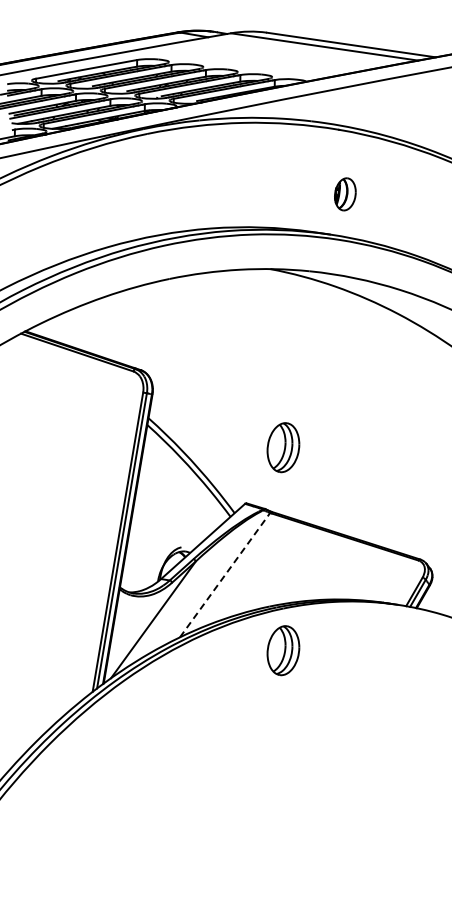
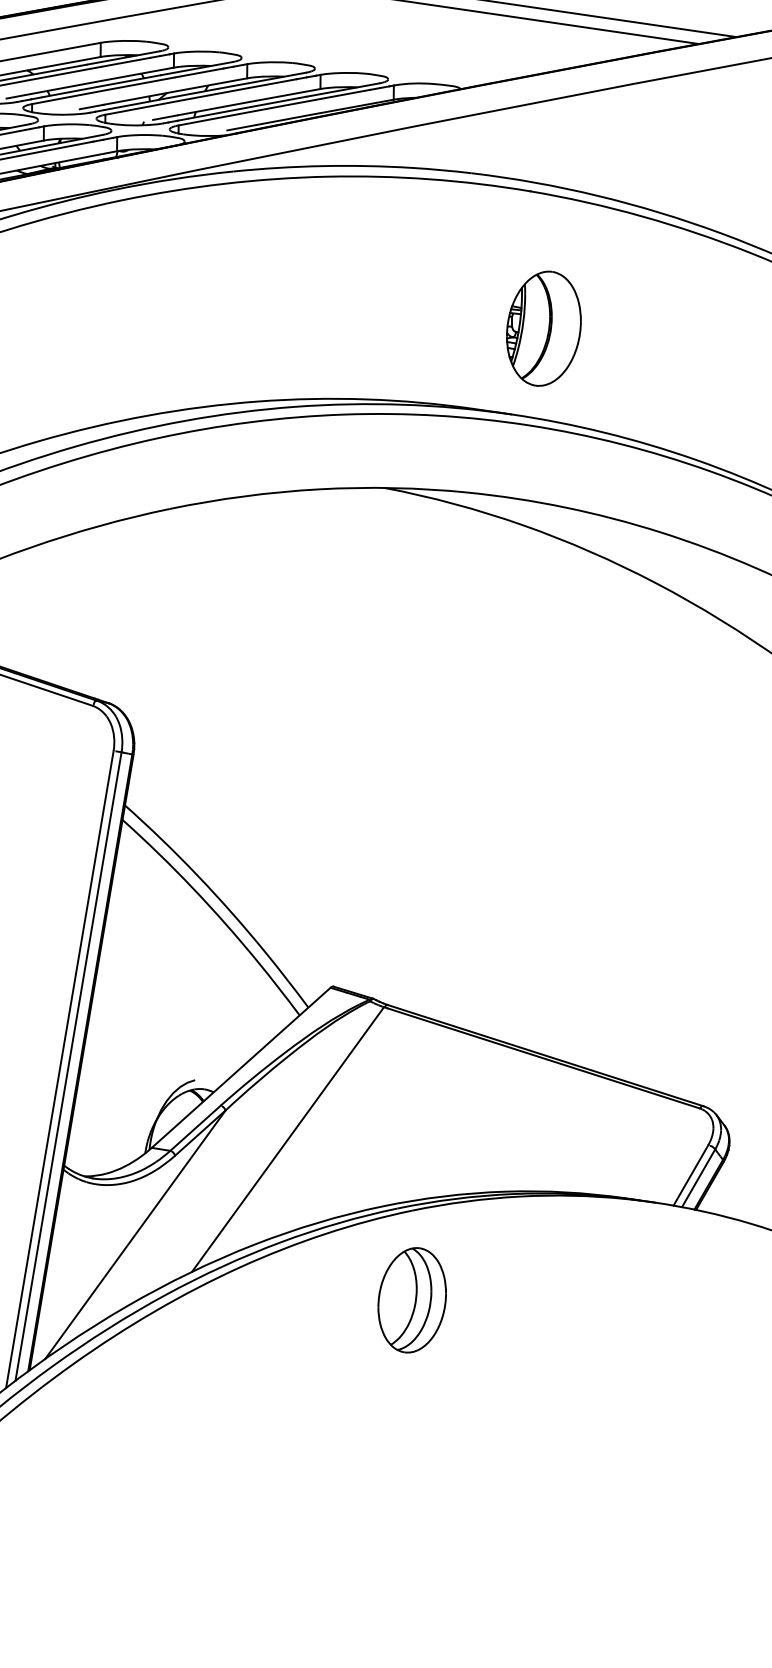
part: (345, 194) -> (544, 329), size x1.67
part: (283, 447) -> (412, 867), removed
line: (225, 575) -> (288, 1140), dashed -> solid

